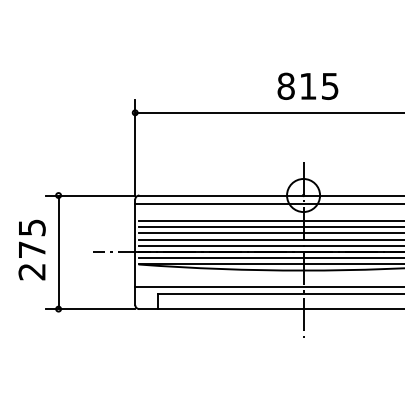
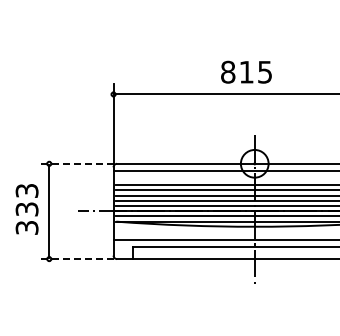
text: (308, 85) -> (246, 71), moved
line: (89, 195) -> (75, 163), solid -> dashed
text: (31, 249) -> (26, 209), 275 -> 333
line: (89, 309) -> (75, 259), solid -> dashed

